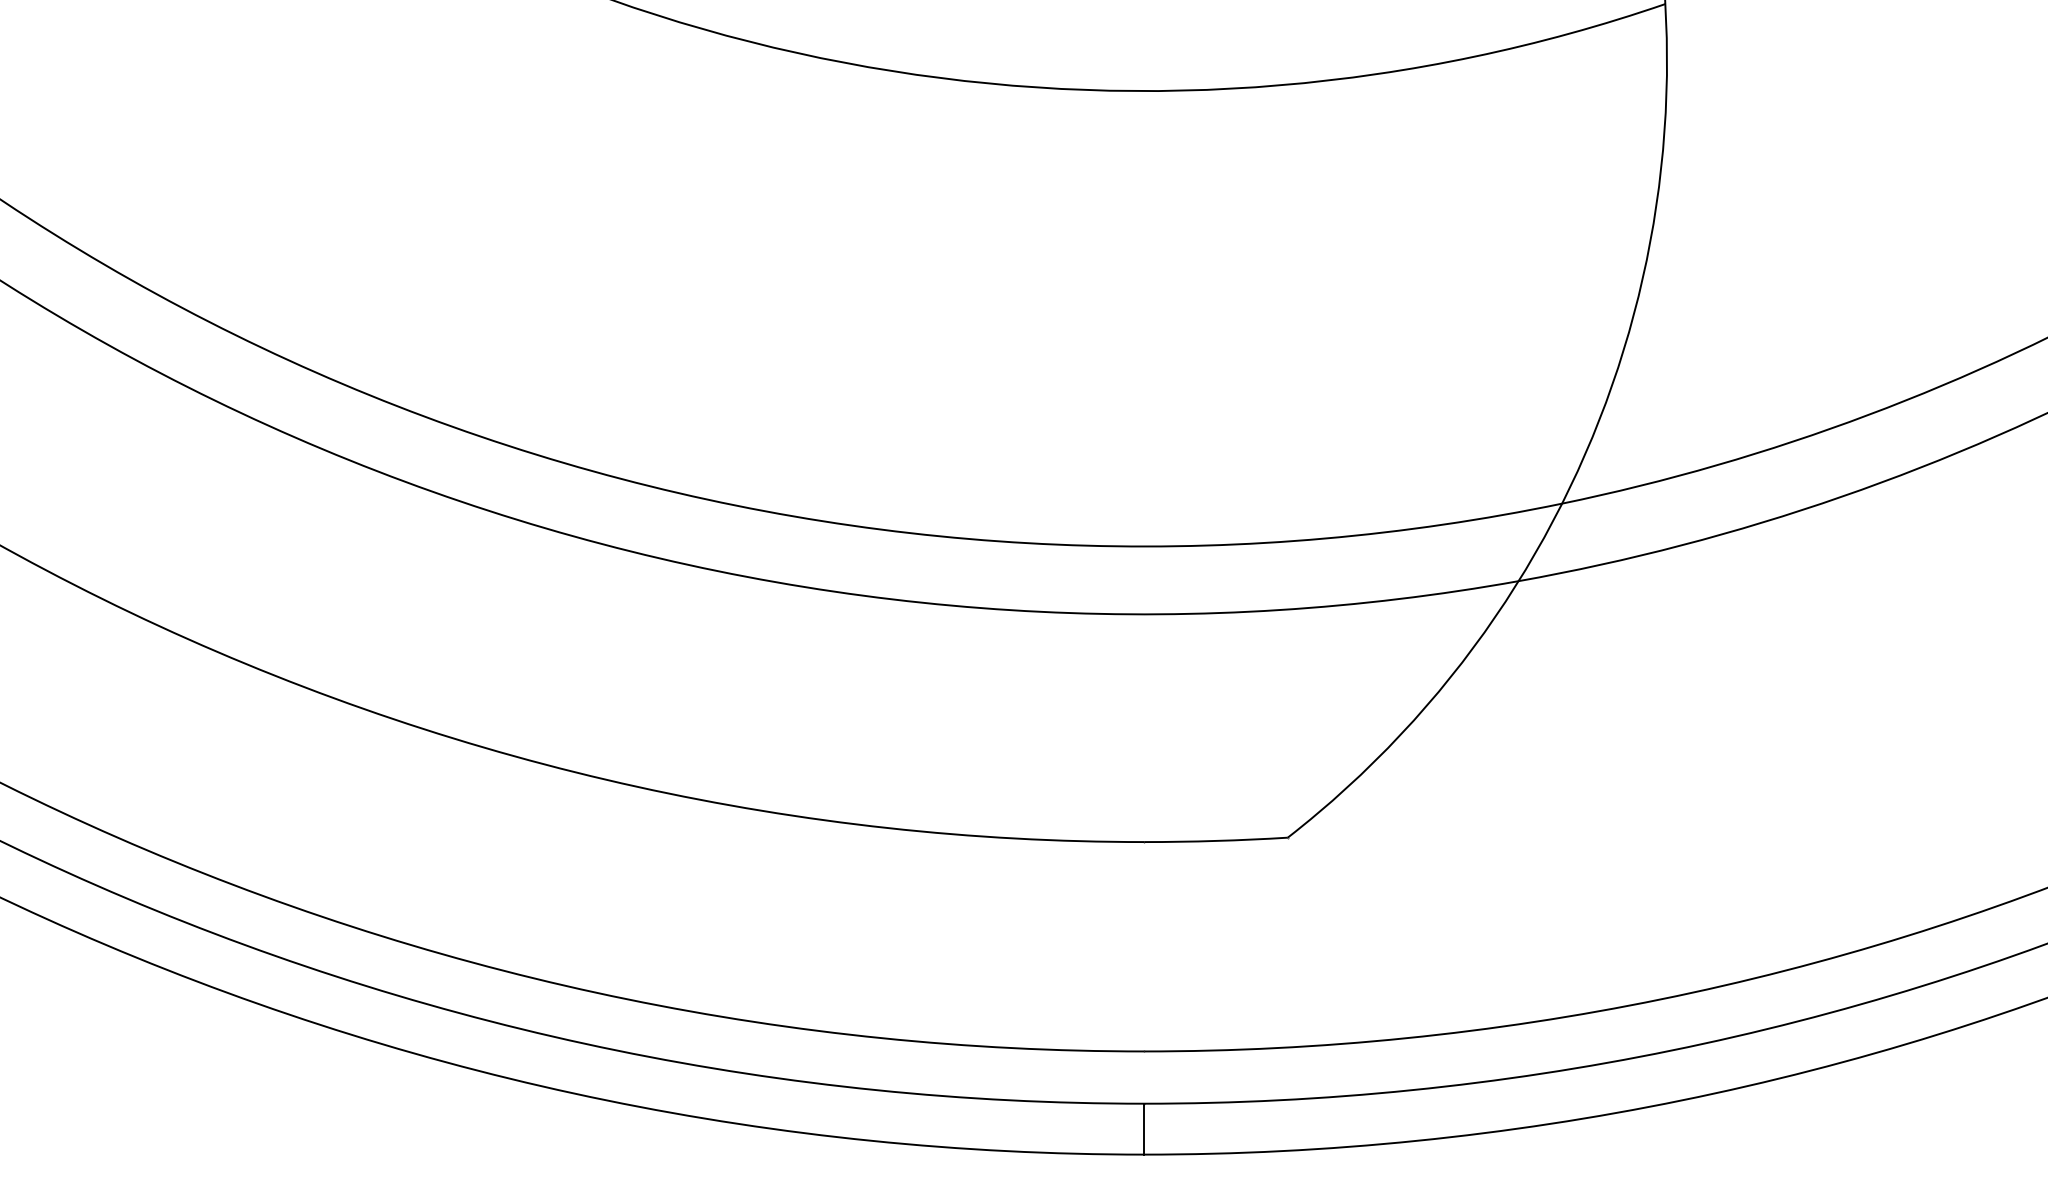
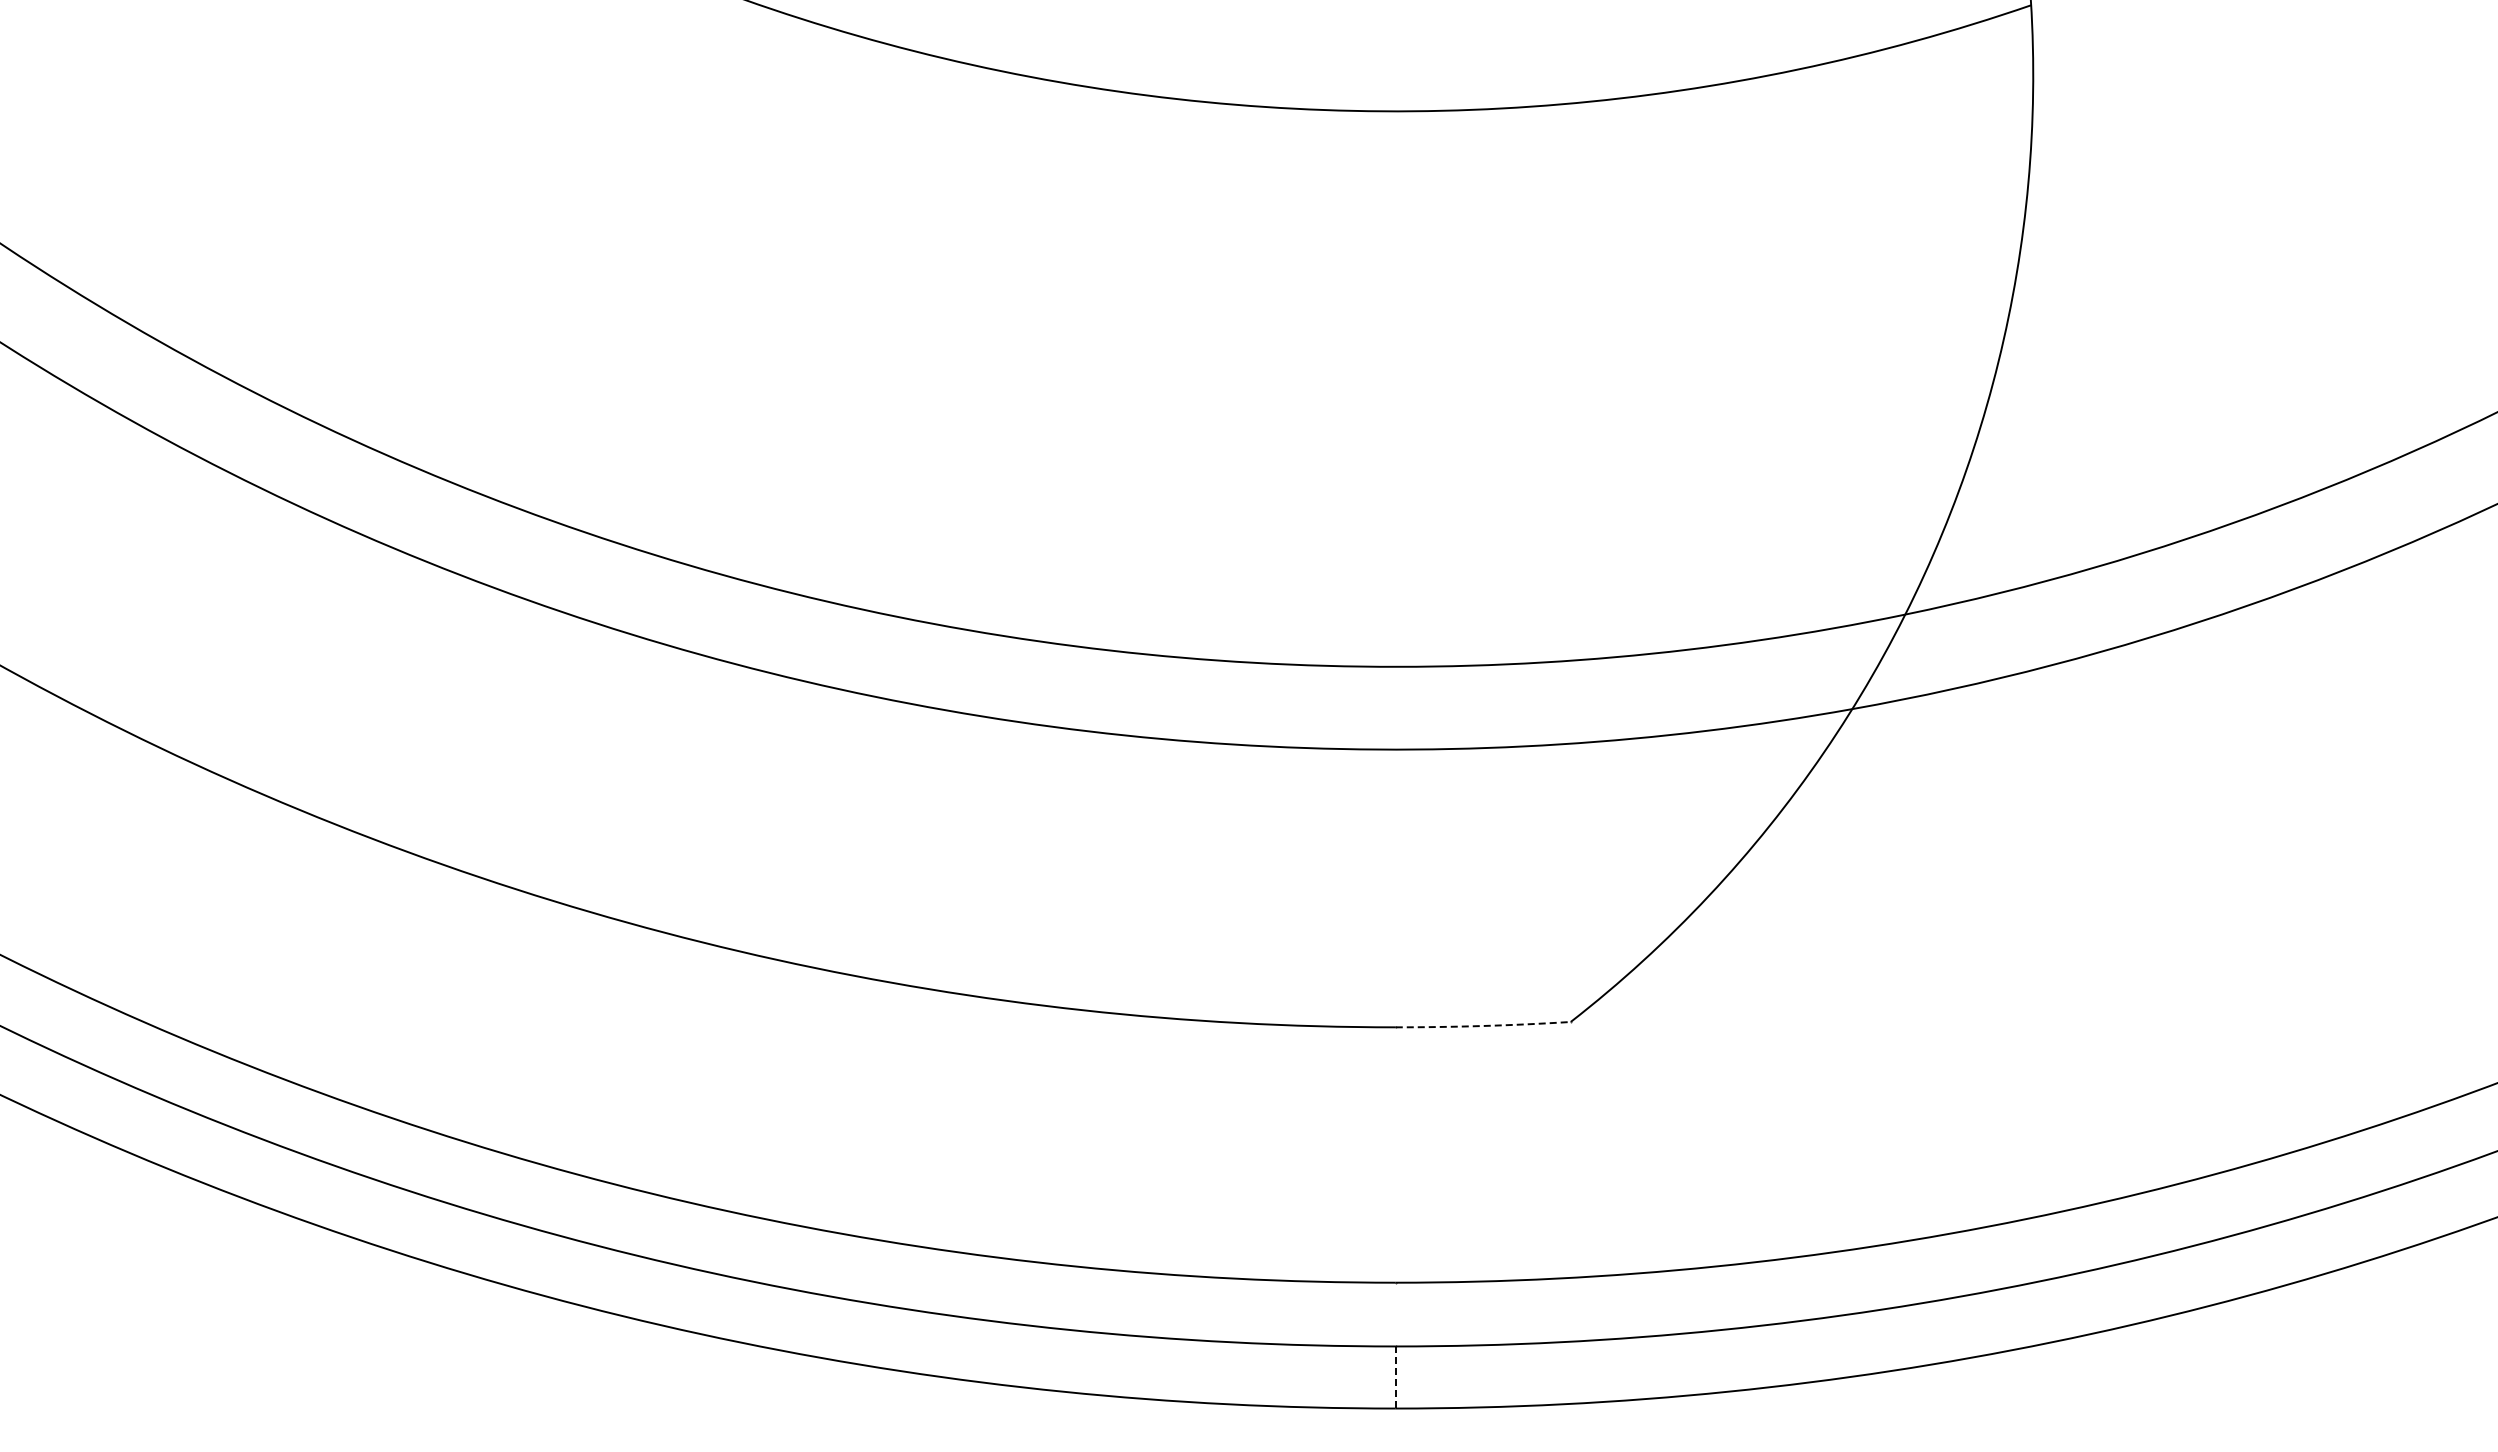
arc: (1216, 840) -> (1483, 1025), solid -> dashed
line: (1144, 1129) -> (1395, 1377), solid -> dashed

